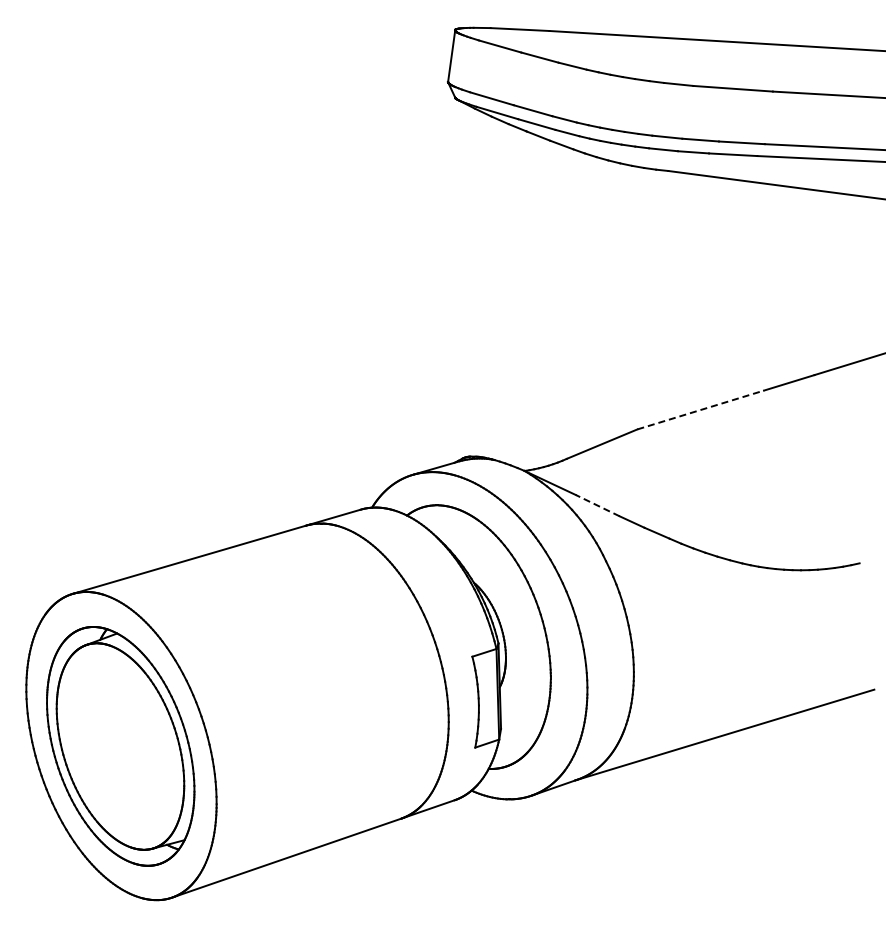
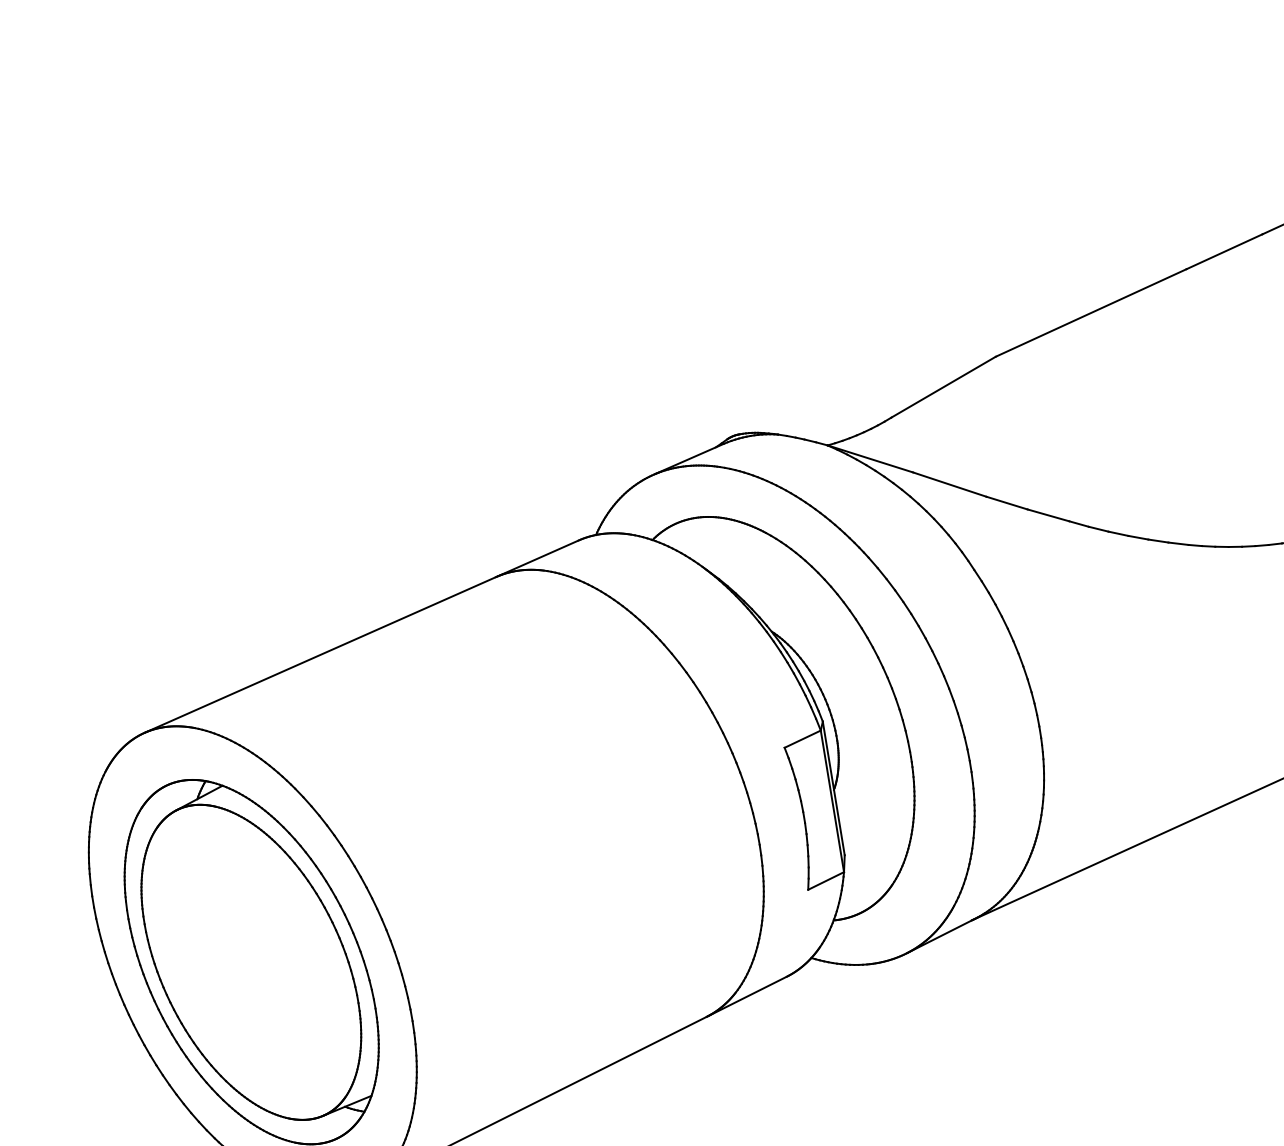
line: (701, 409) -> (1092, 312), dashed -> solid
line: (597, 505) -> (949, 484), dashed -> solid

